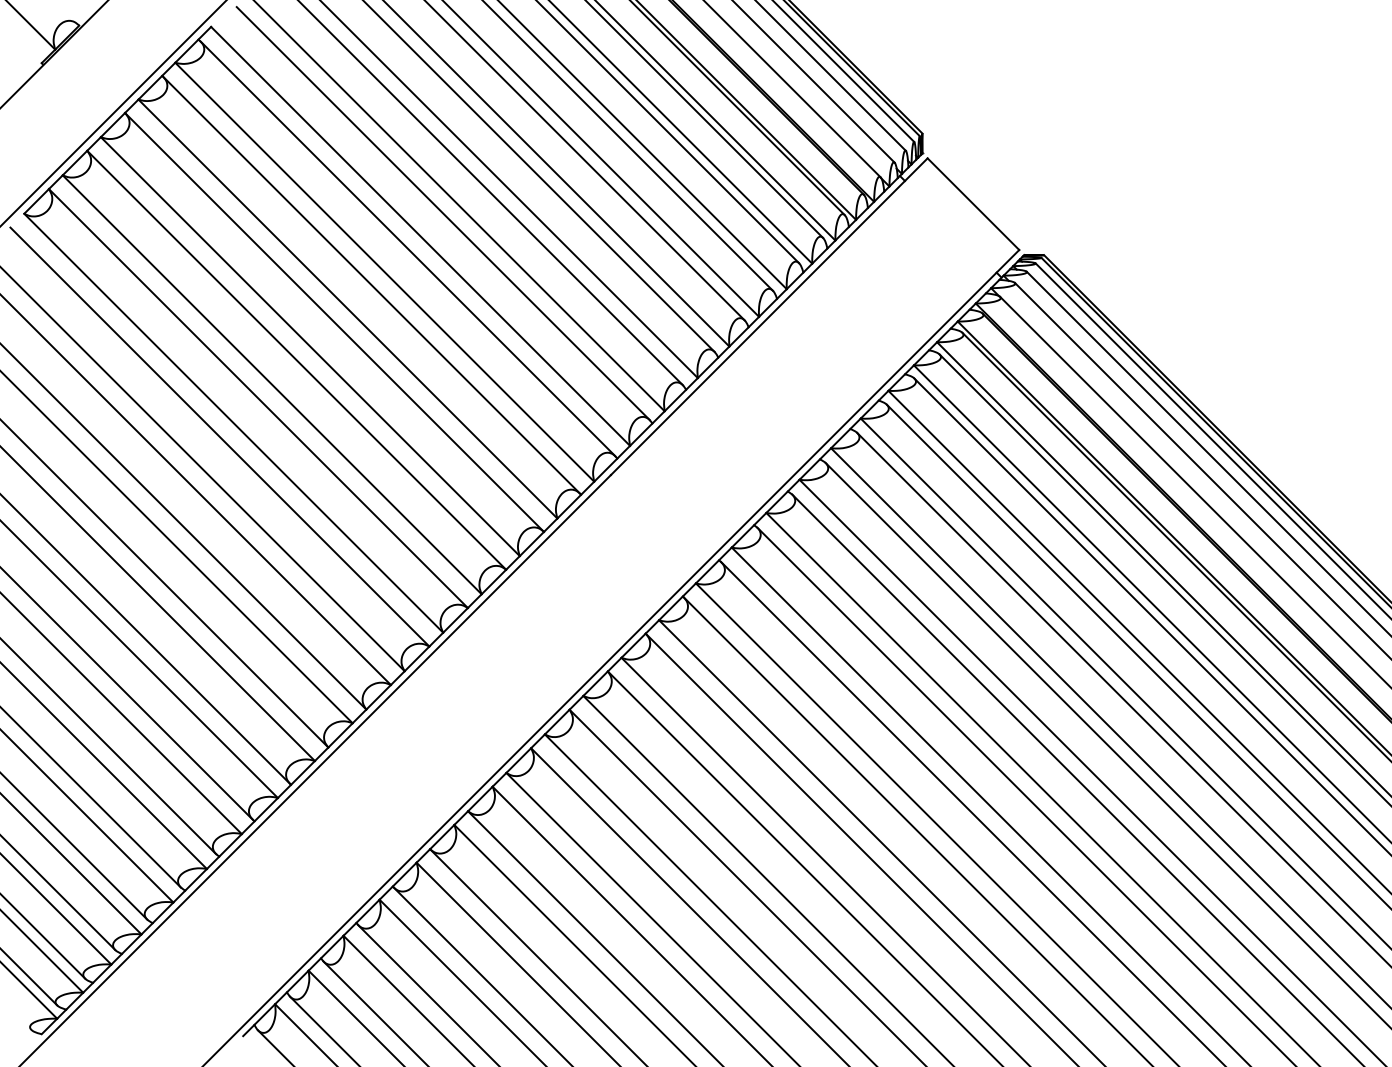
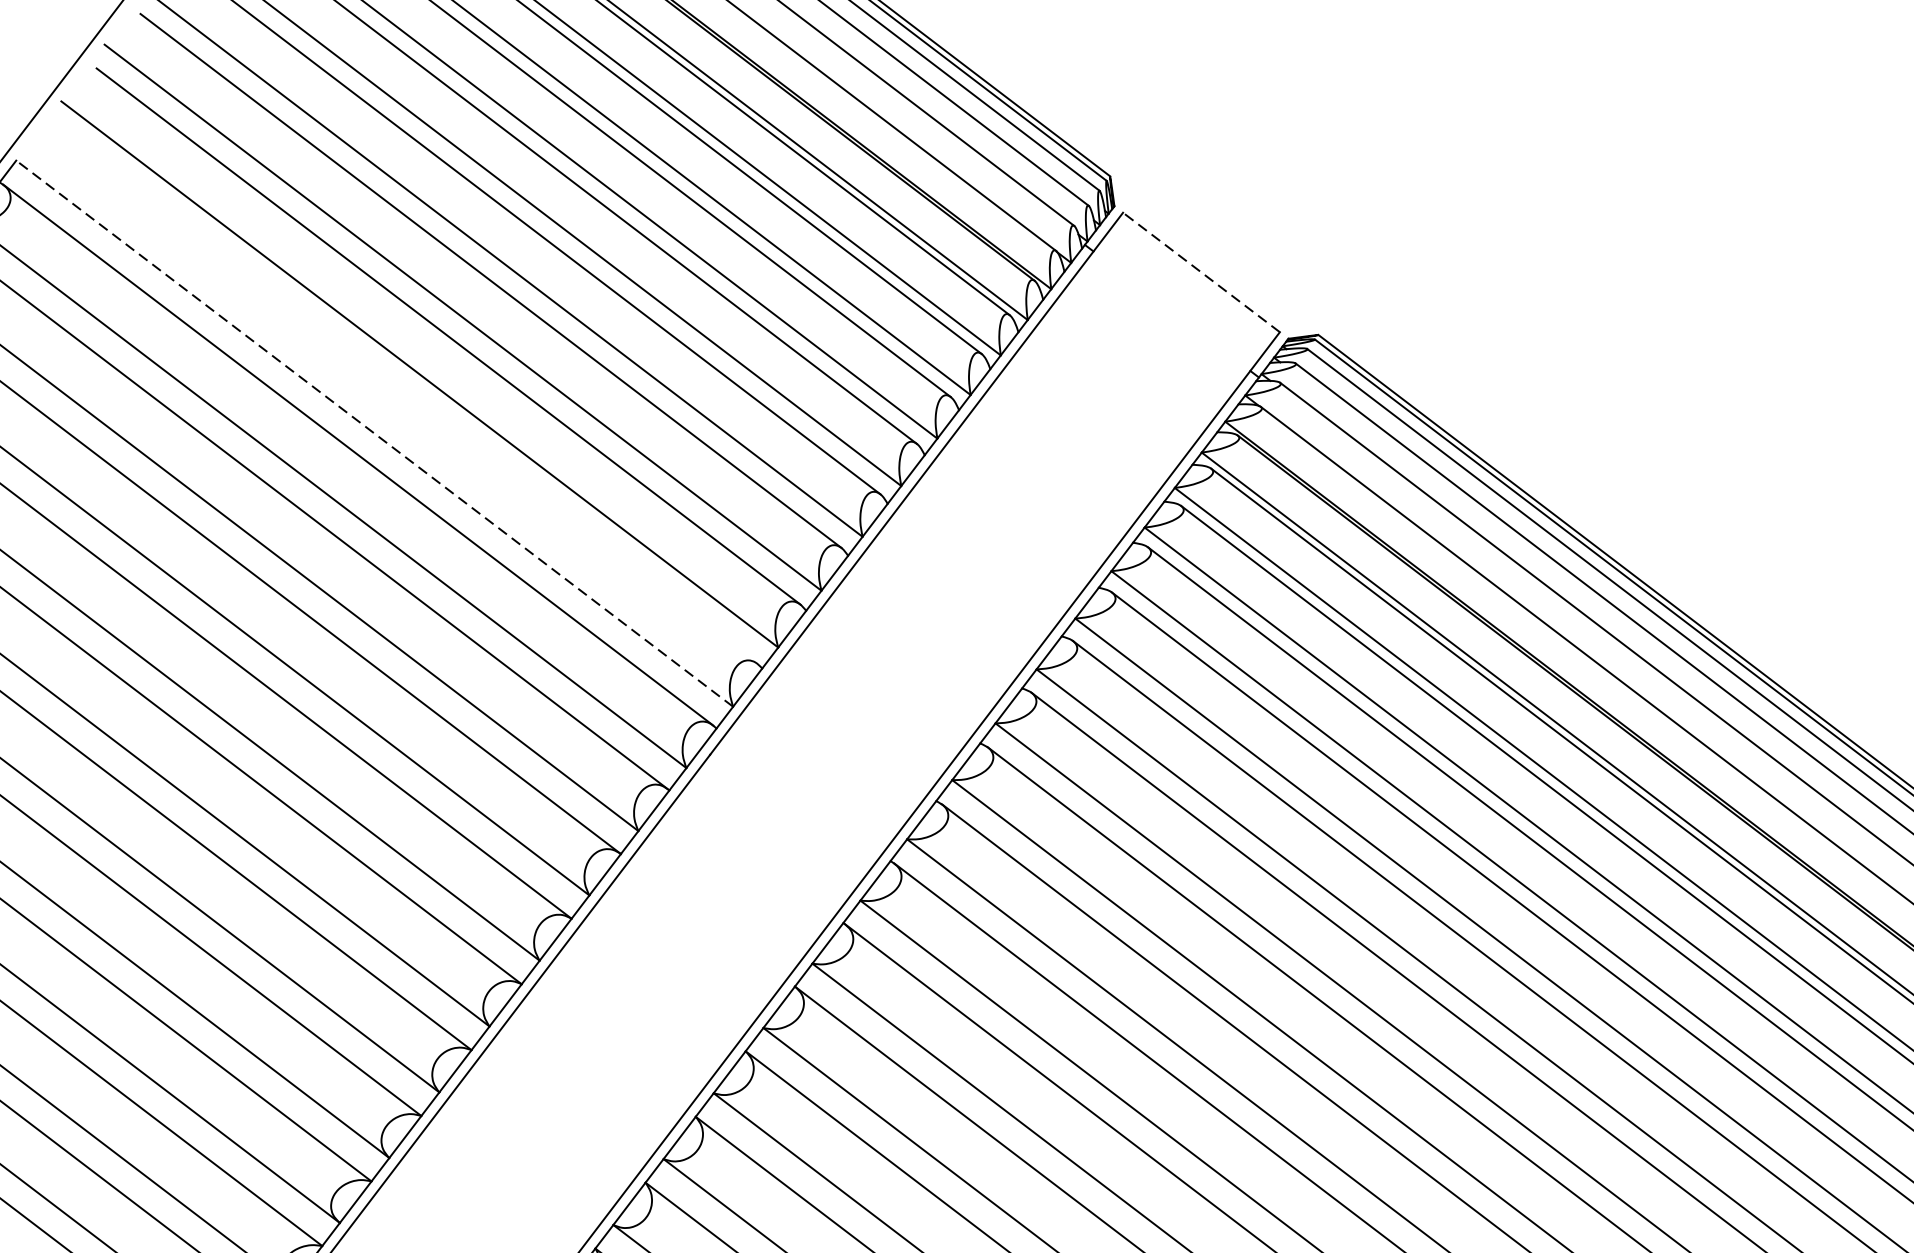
line: (973, 204) -> (1201, 272), solid -> dashed
line: (442, 213) -> (403, 394), removed
line: (420, 236) -> (374, 433), solid -> dashed

